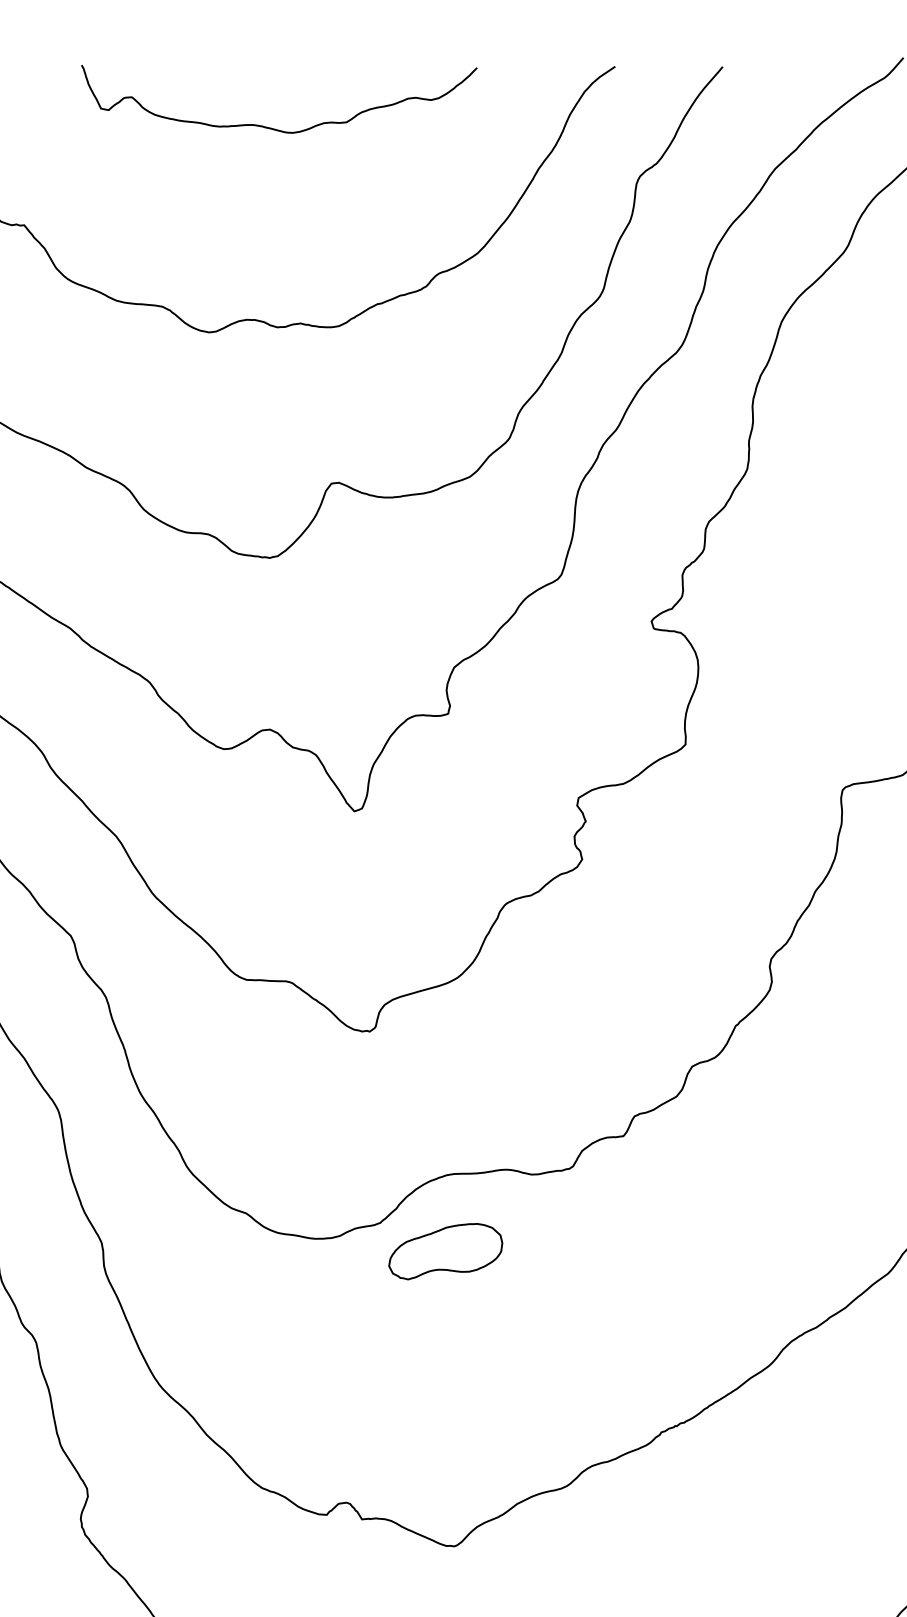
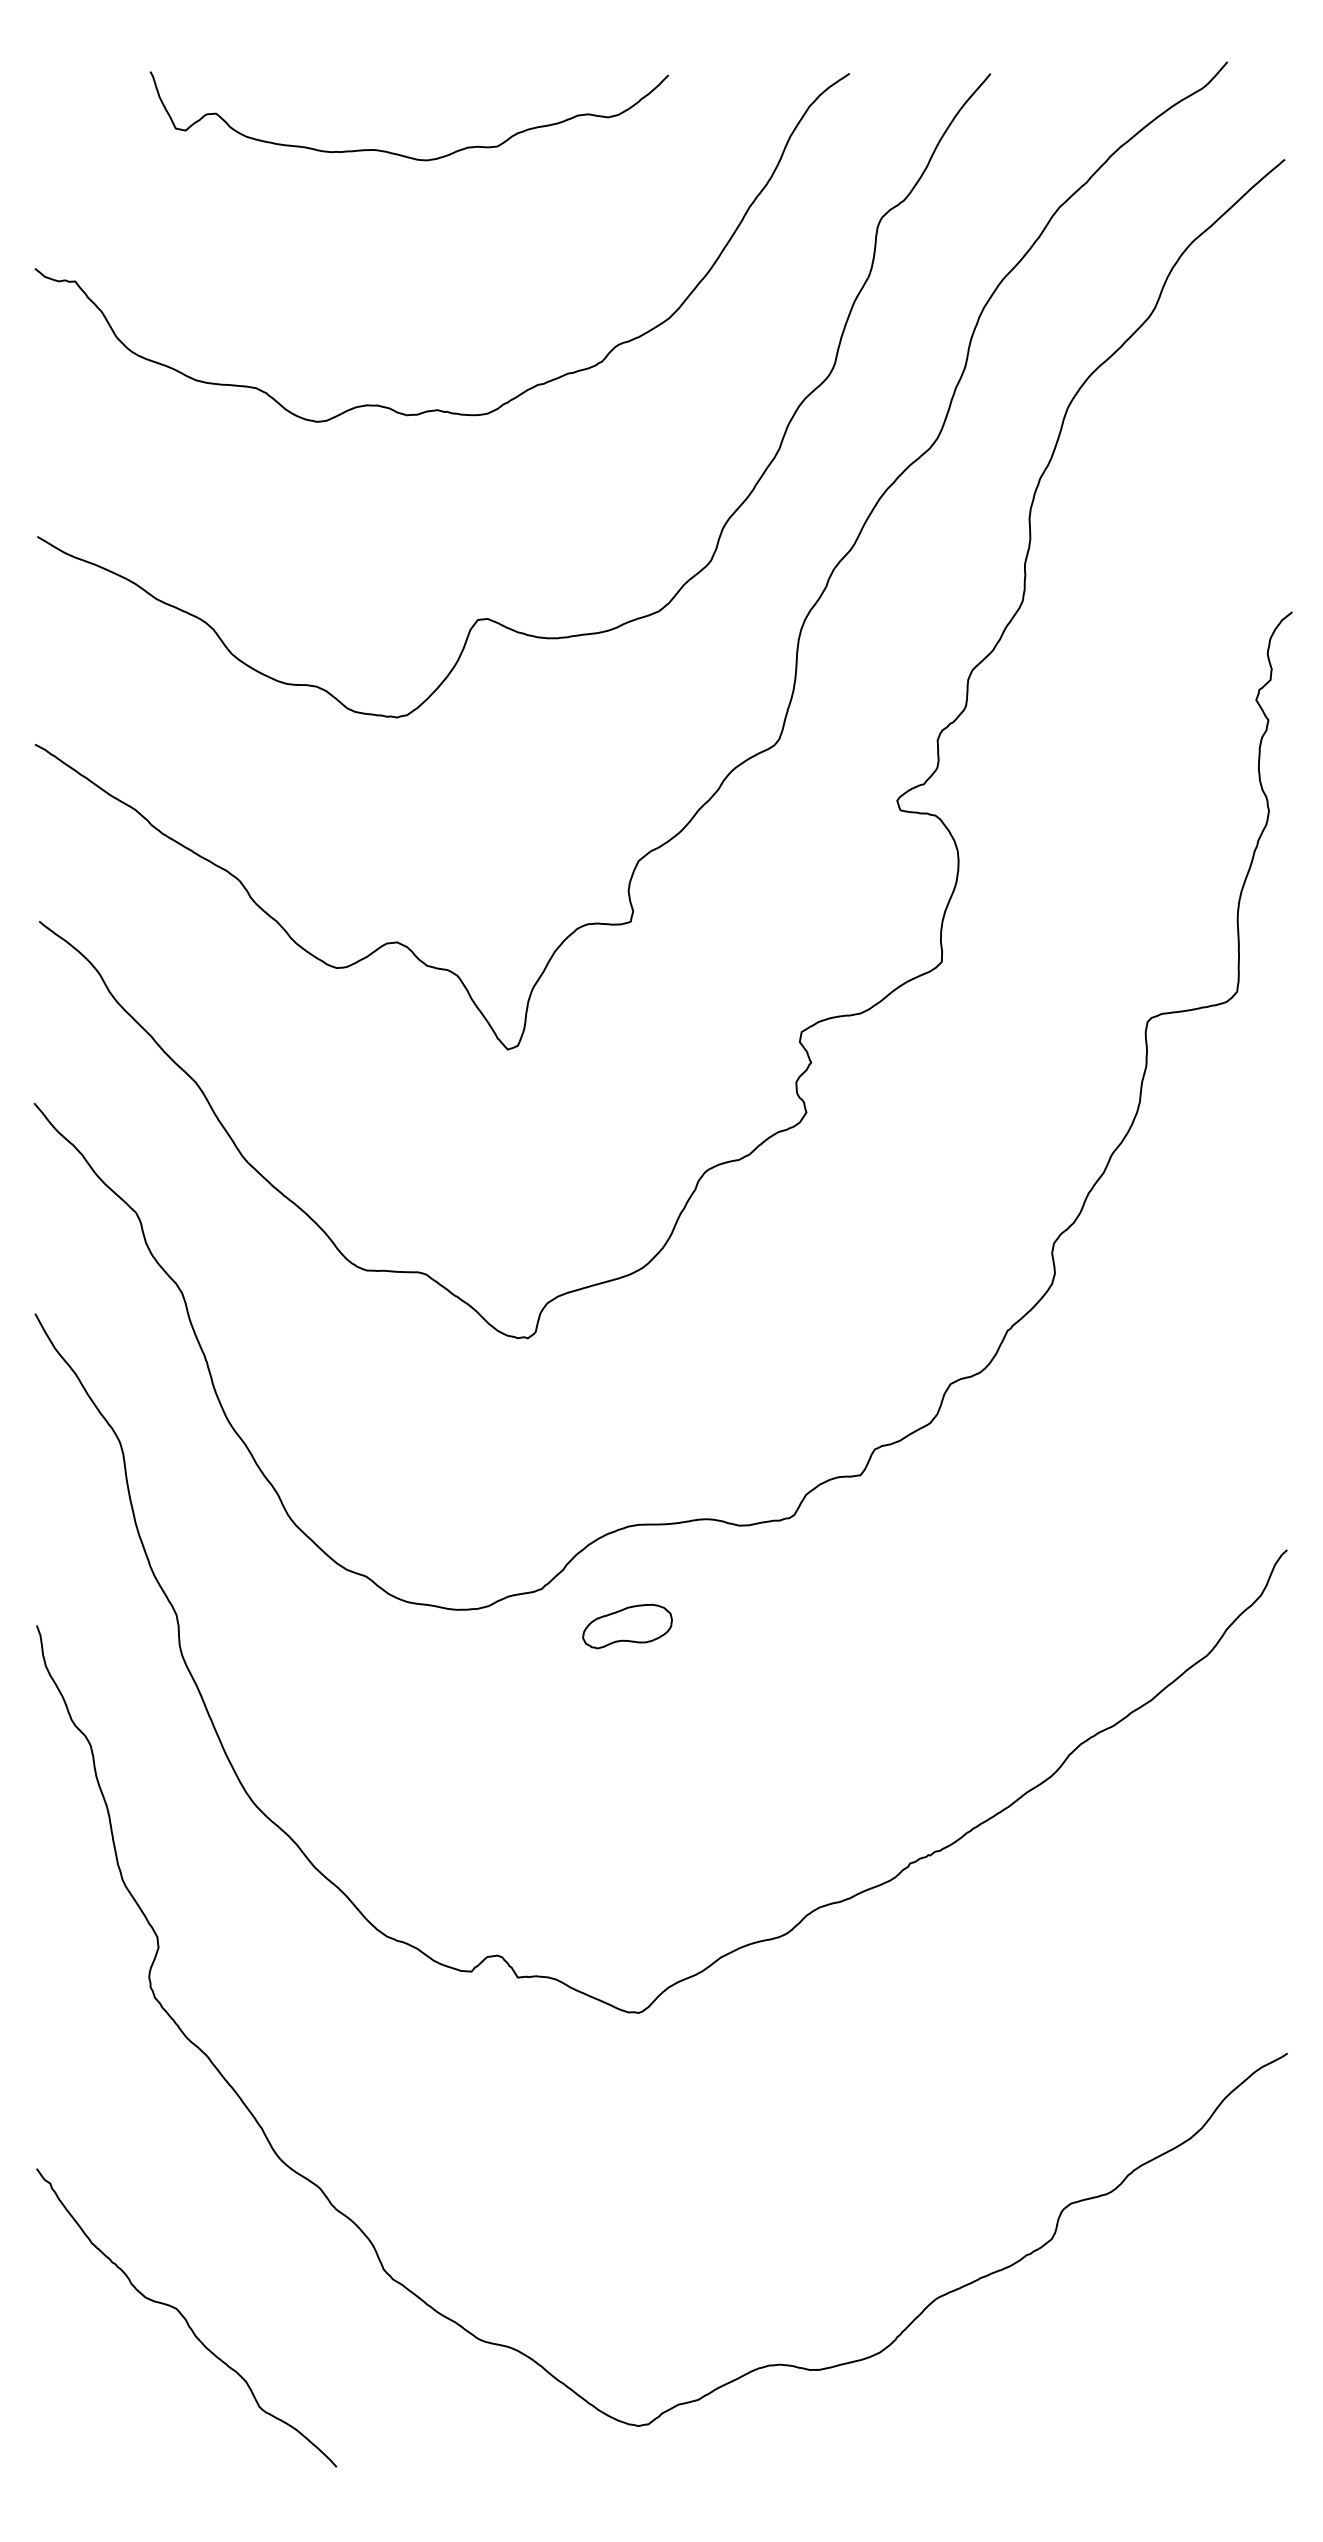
part: (445, 1251) -> (627, 1626), size x0.6

